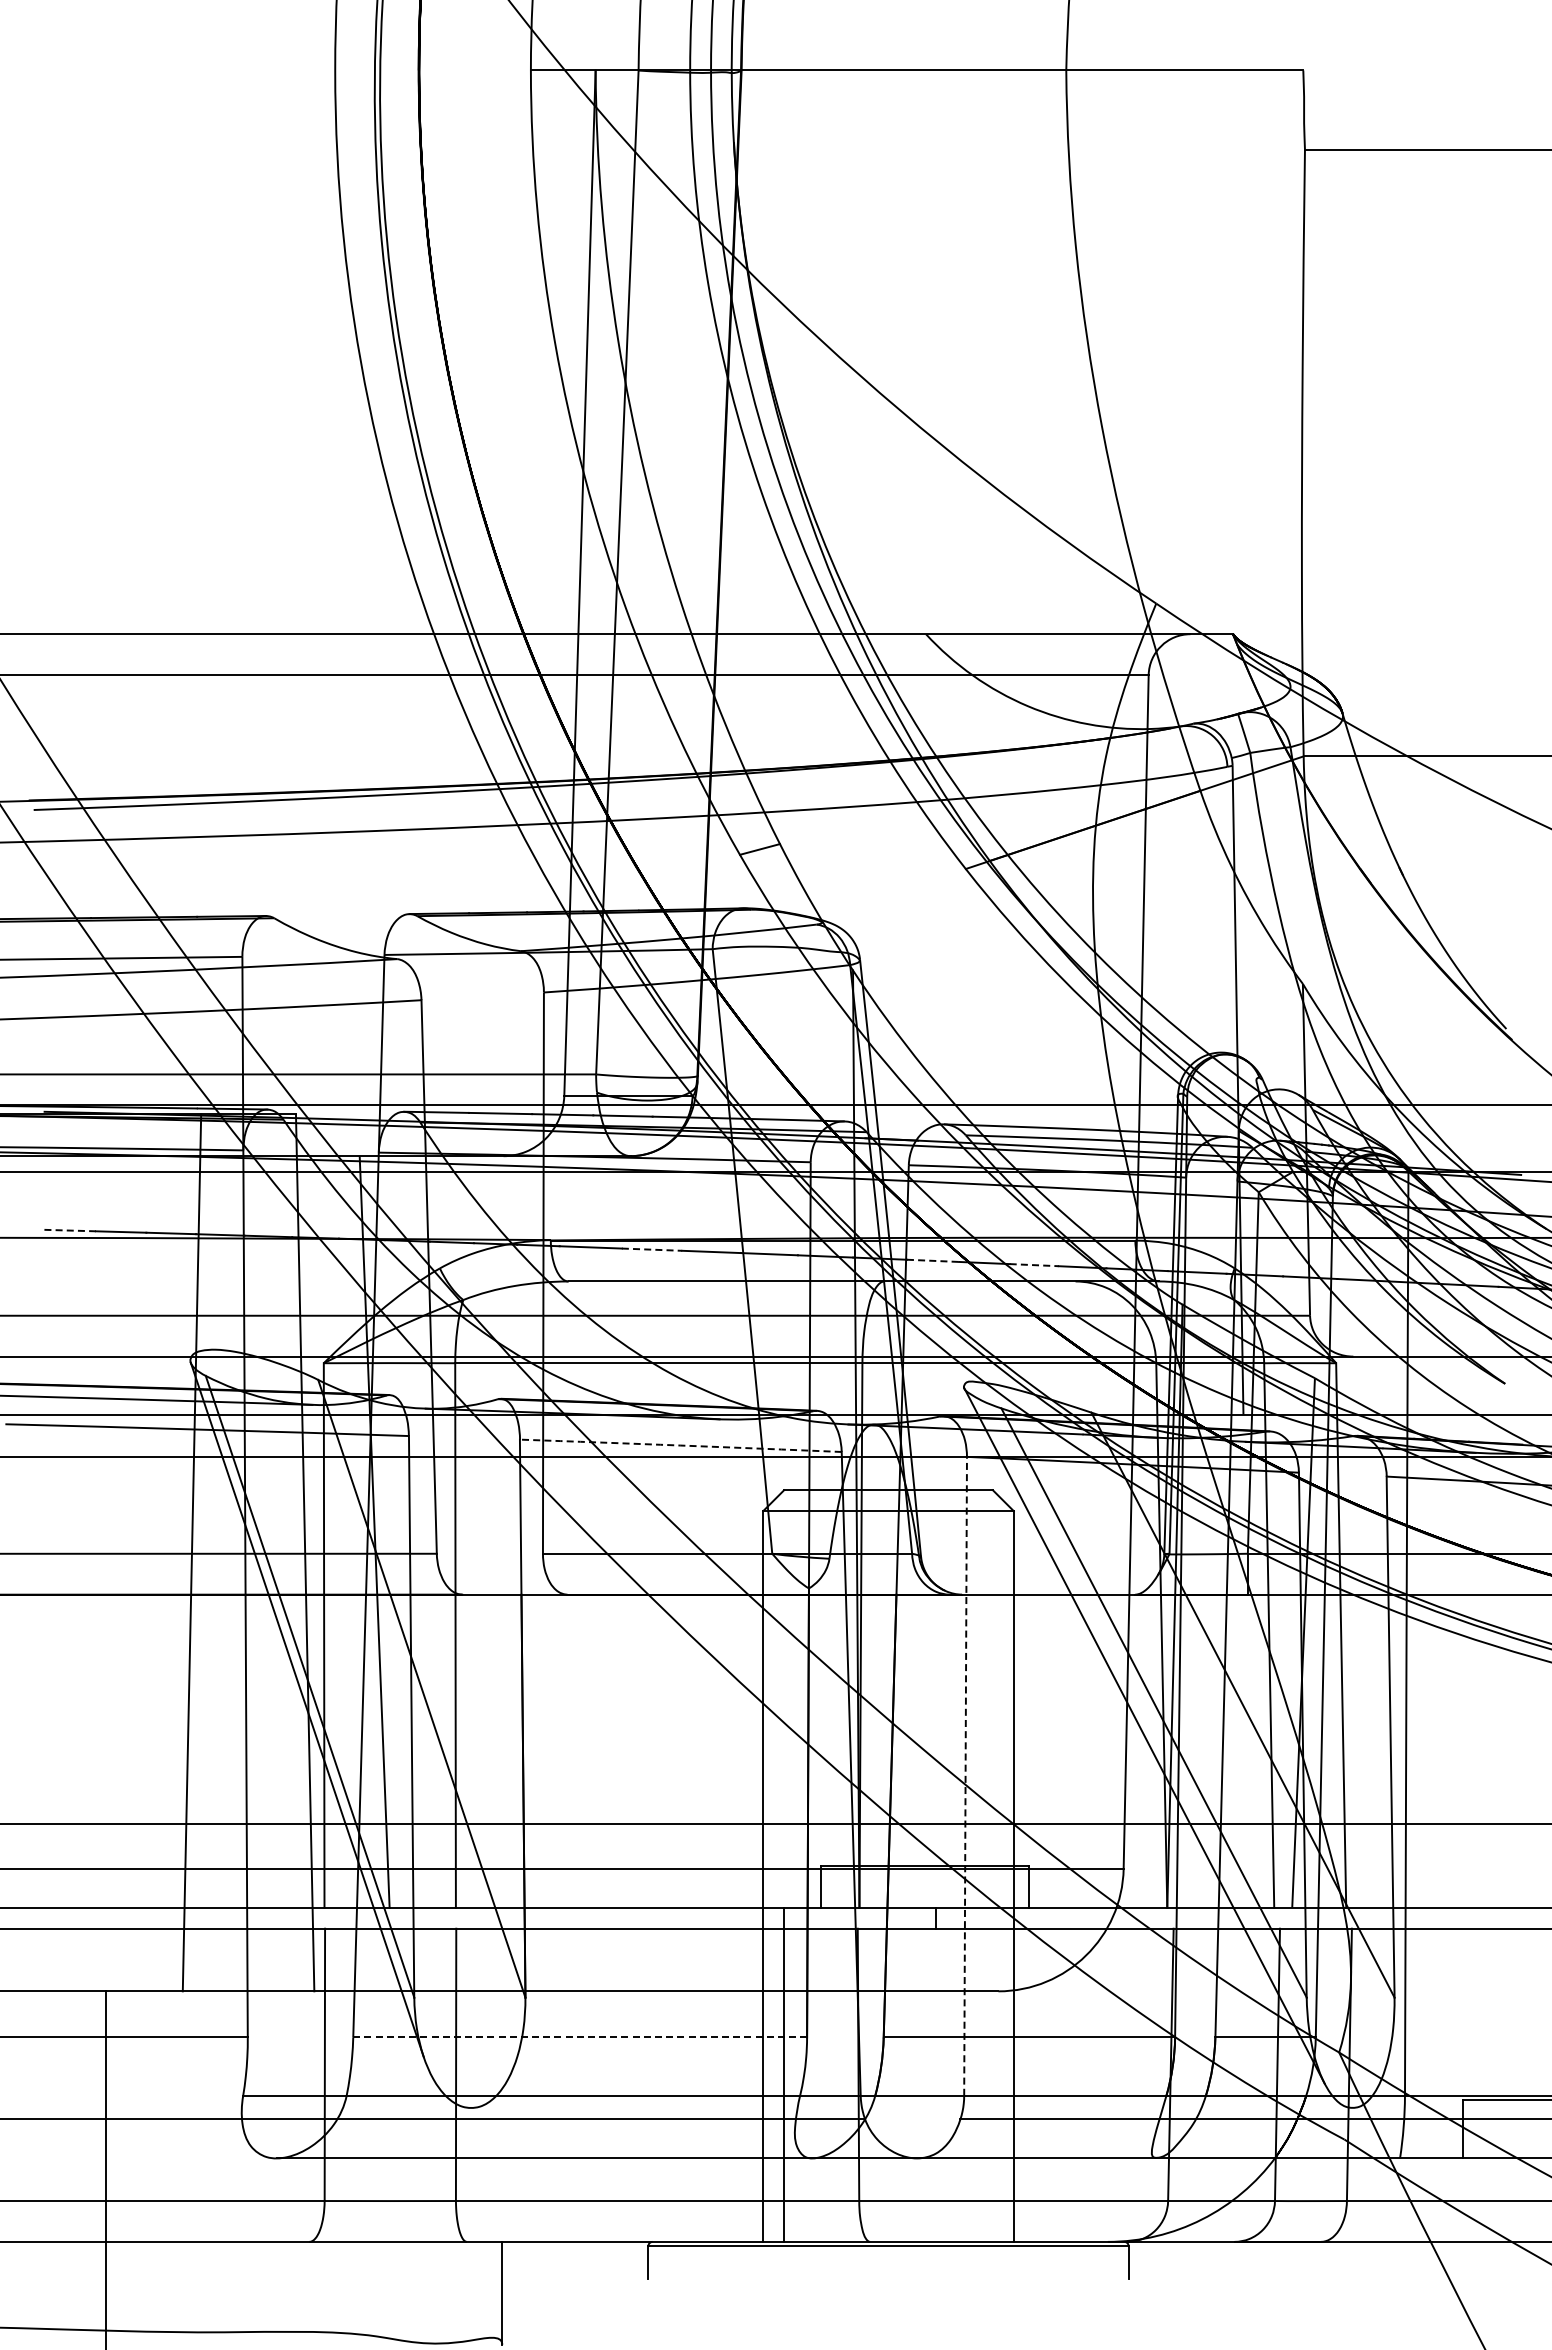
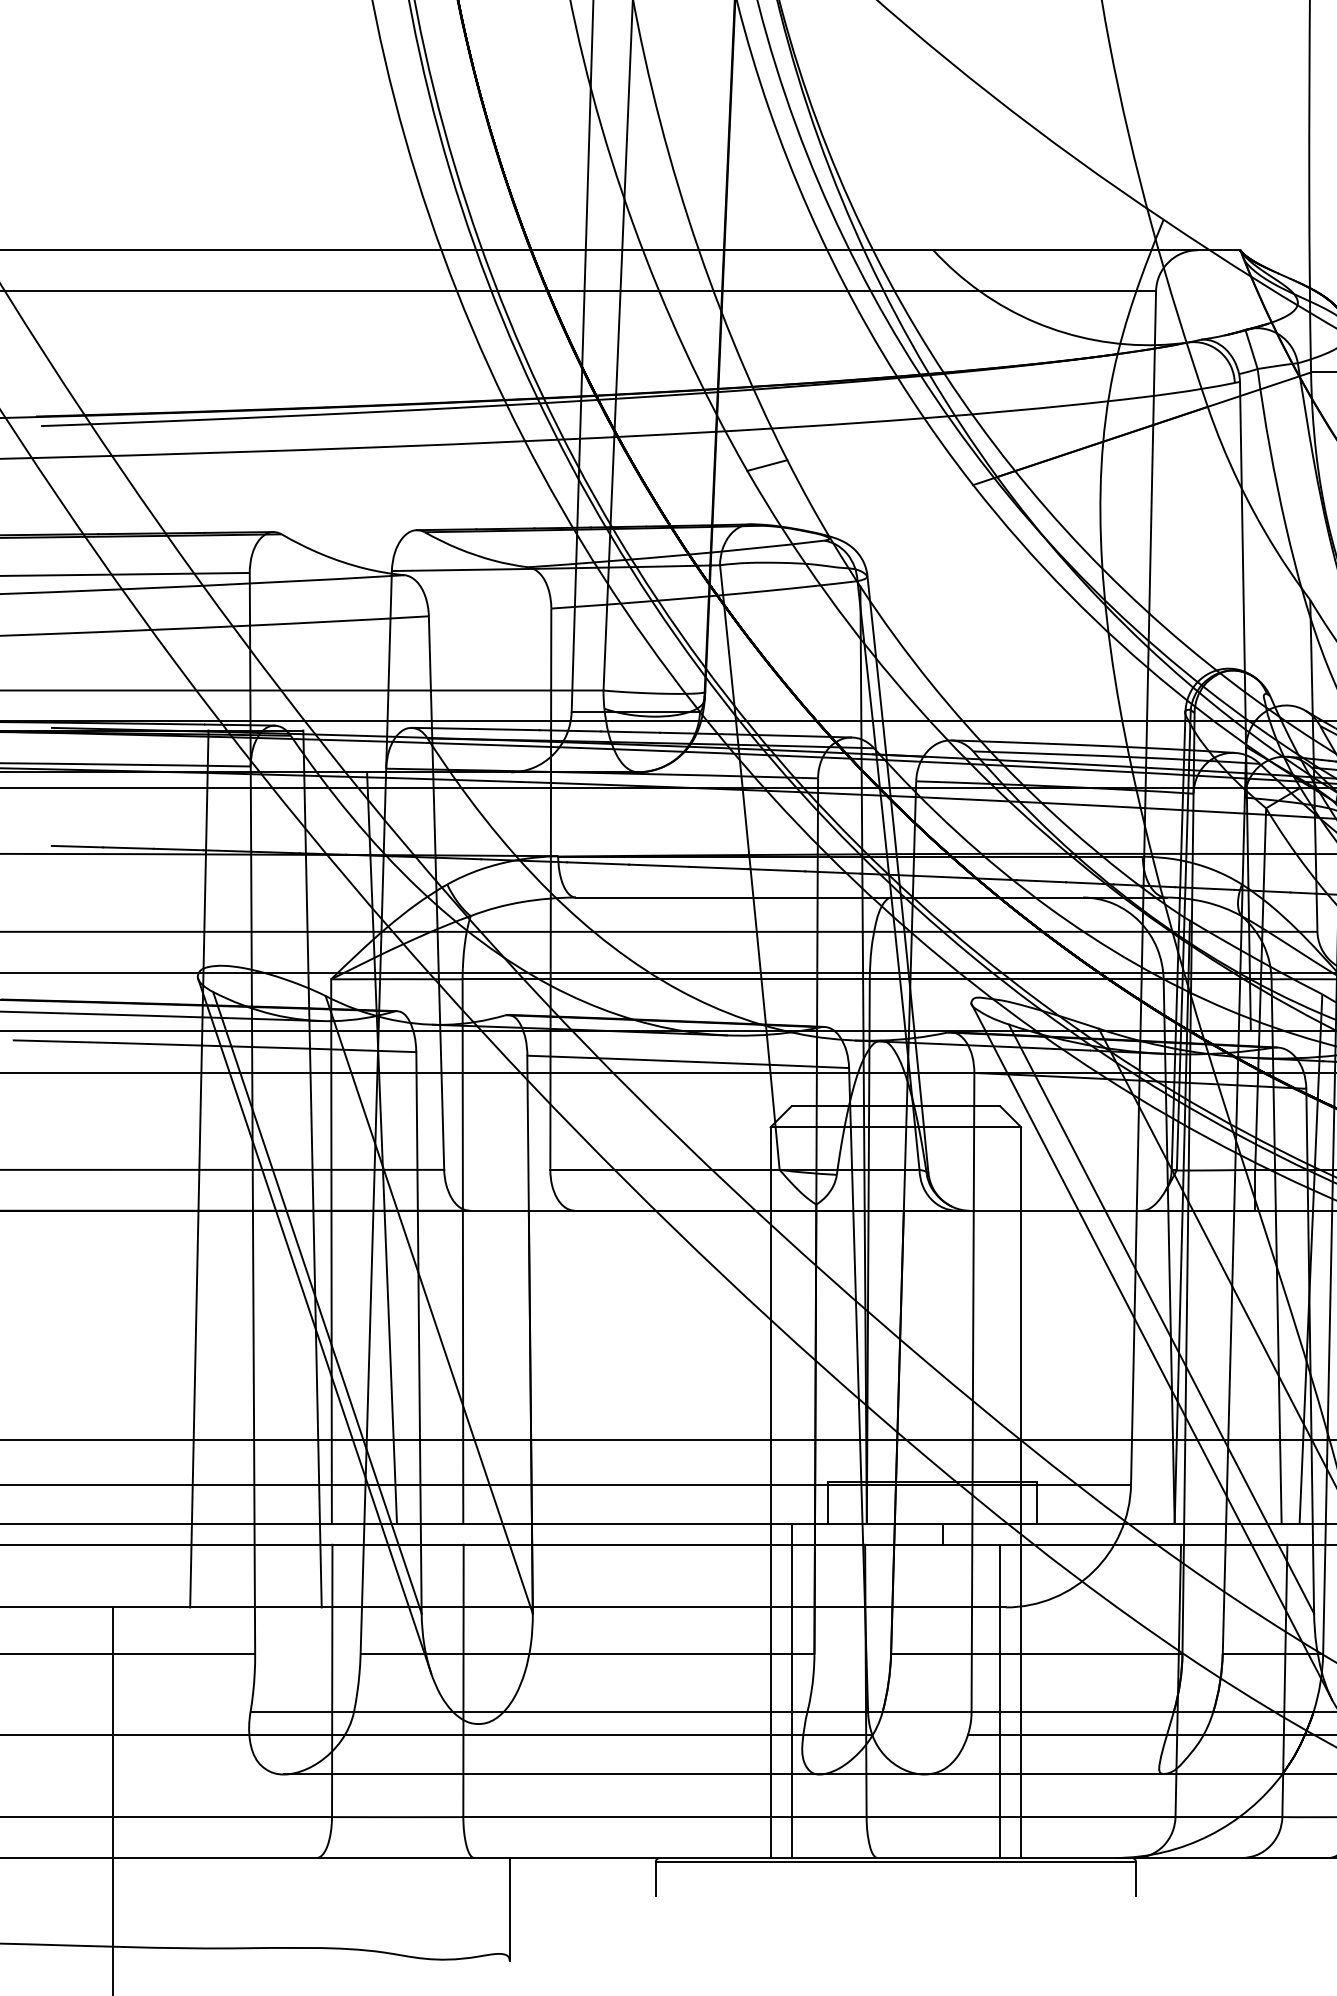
line: (70, 1230) -> (77, 846), dashed -> solid
line: (652, 1249) -> (659, 865), dashed -> solid
line: (933, 1260) -> (940, 876), dashed -> solid
line: (1034, 1265) -> (1041, 881), dashed -> solid
arc: (680, 1445) -> (687, 1061), dashed -> solid
line: (965, 1775) -> (972, 1391), dashed -> solid
line: (580, 2037) -> (587, 1653), dashed -> solid
line: (992, 2084) -> (999, 1700), added

